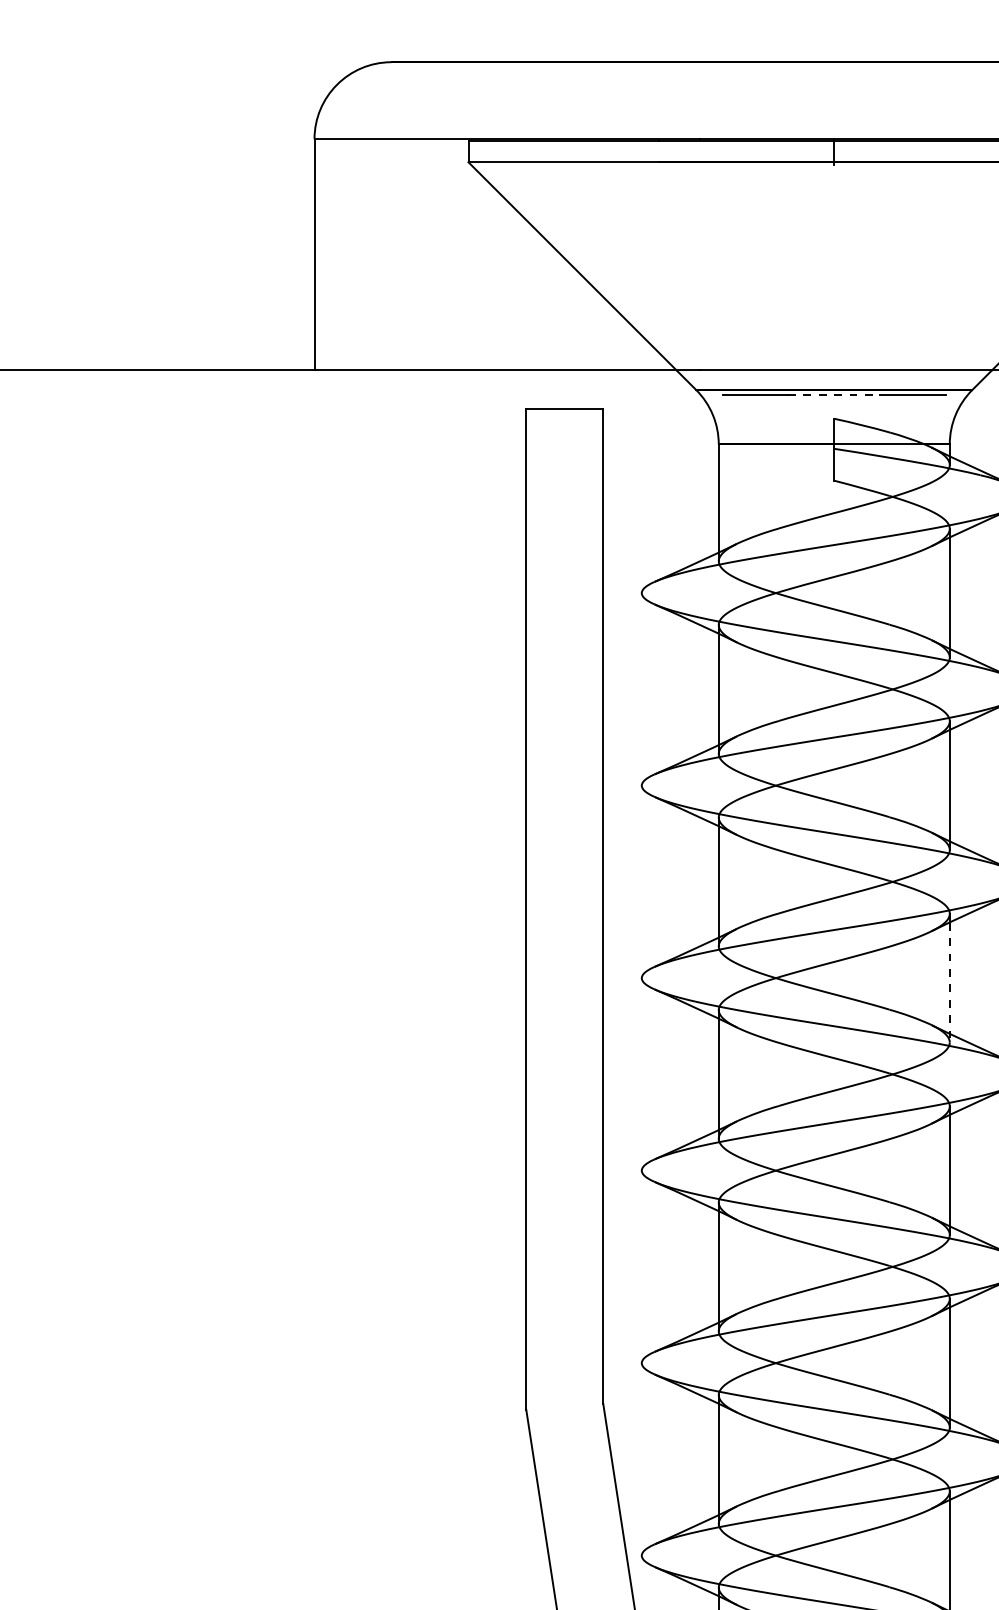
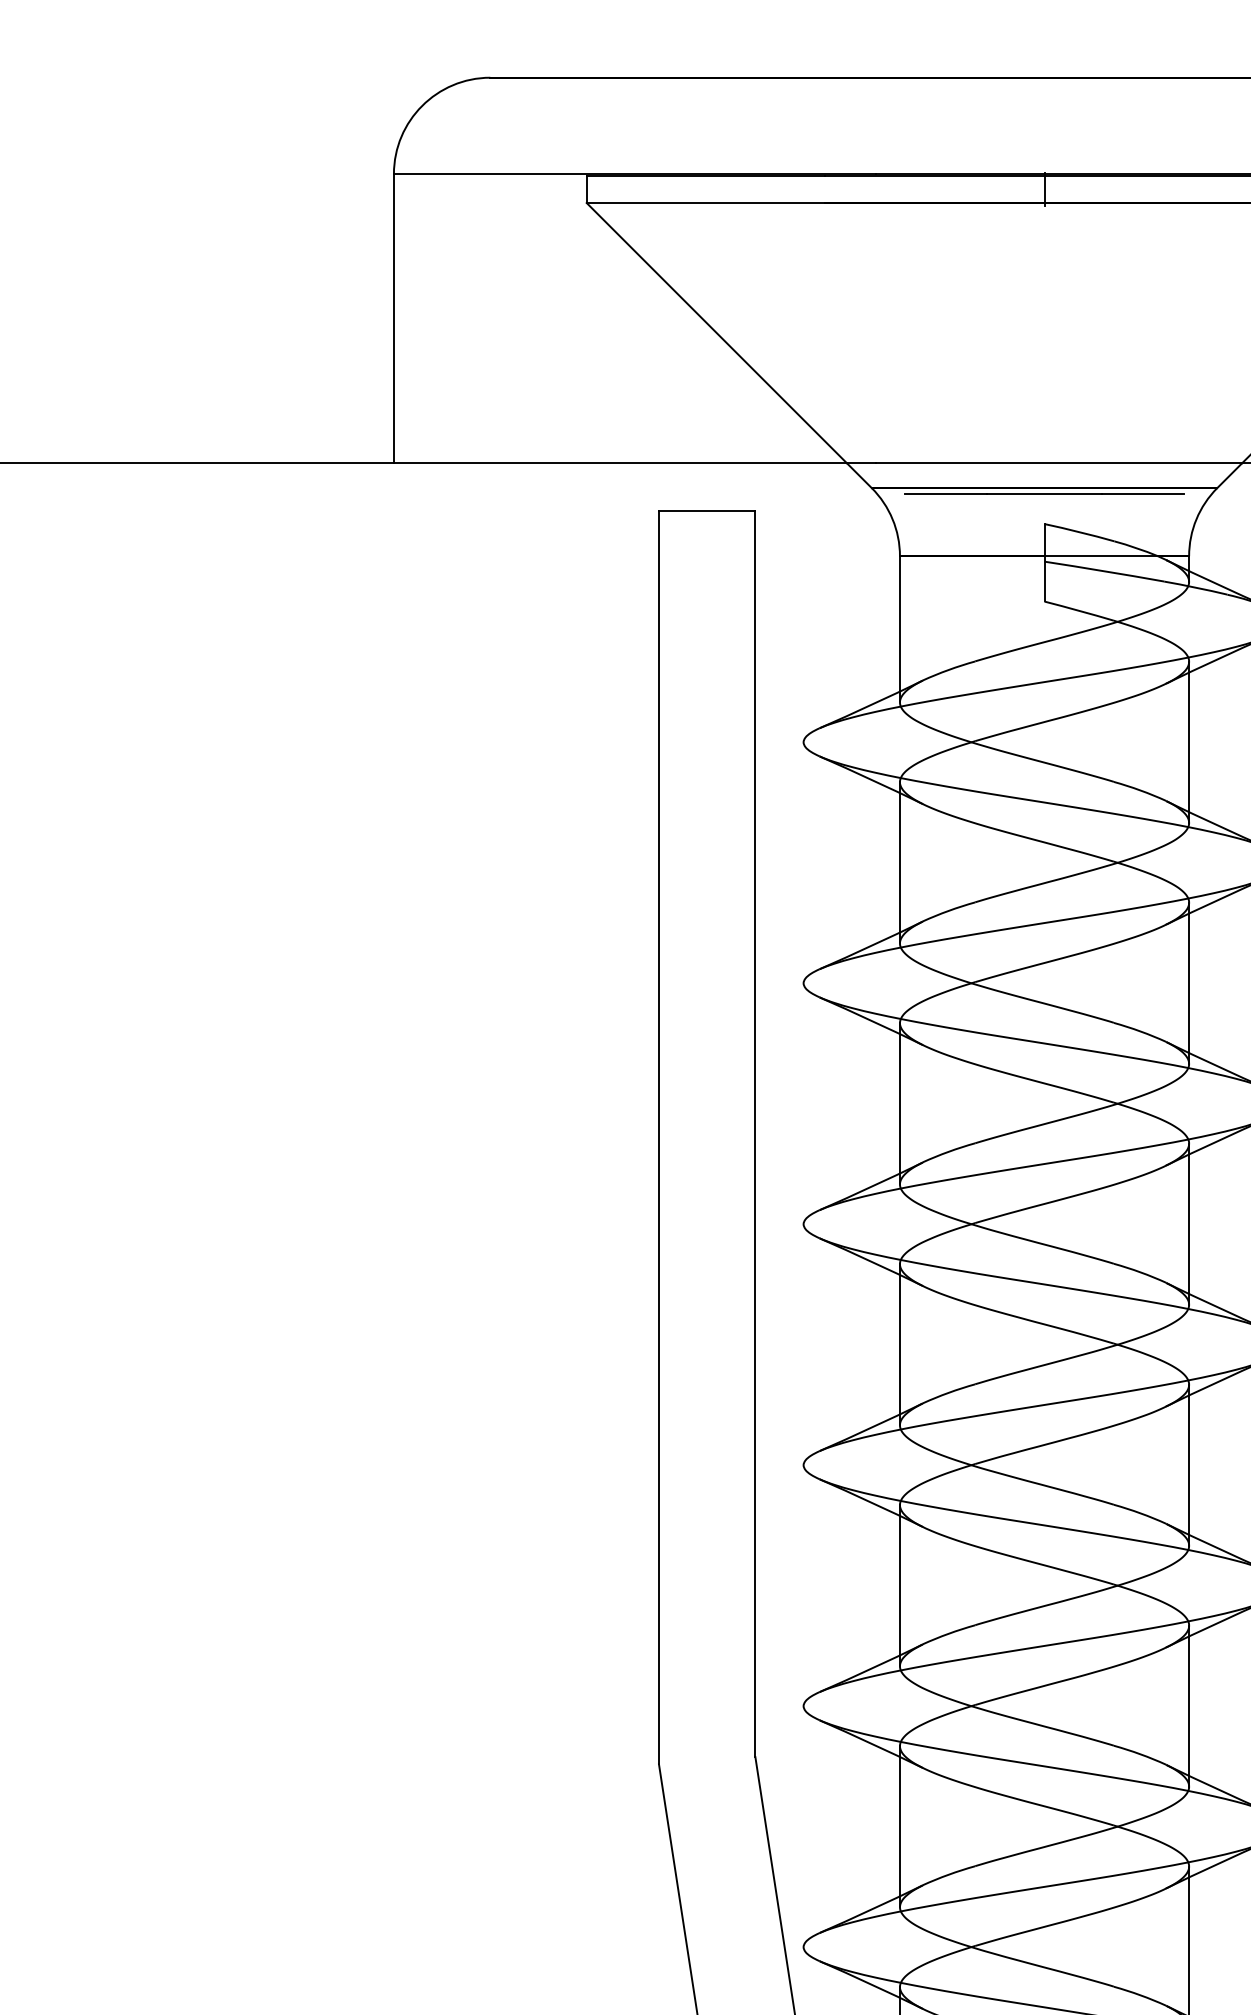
line: (834, 395) -> (1044, 494), dashed -> solid
line: (950, 982) -> (1189, 1229), dashed -> solid

